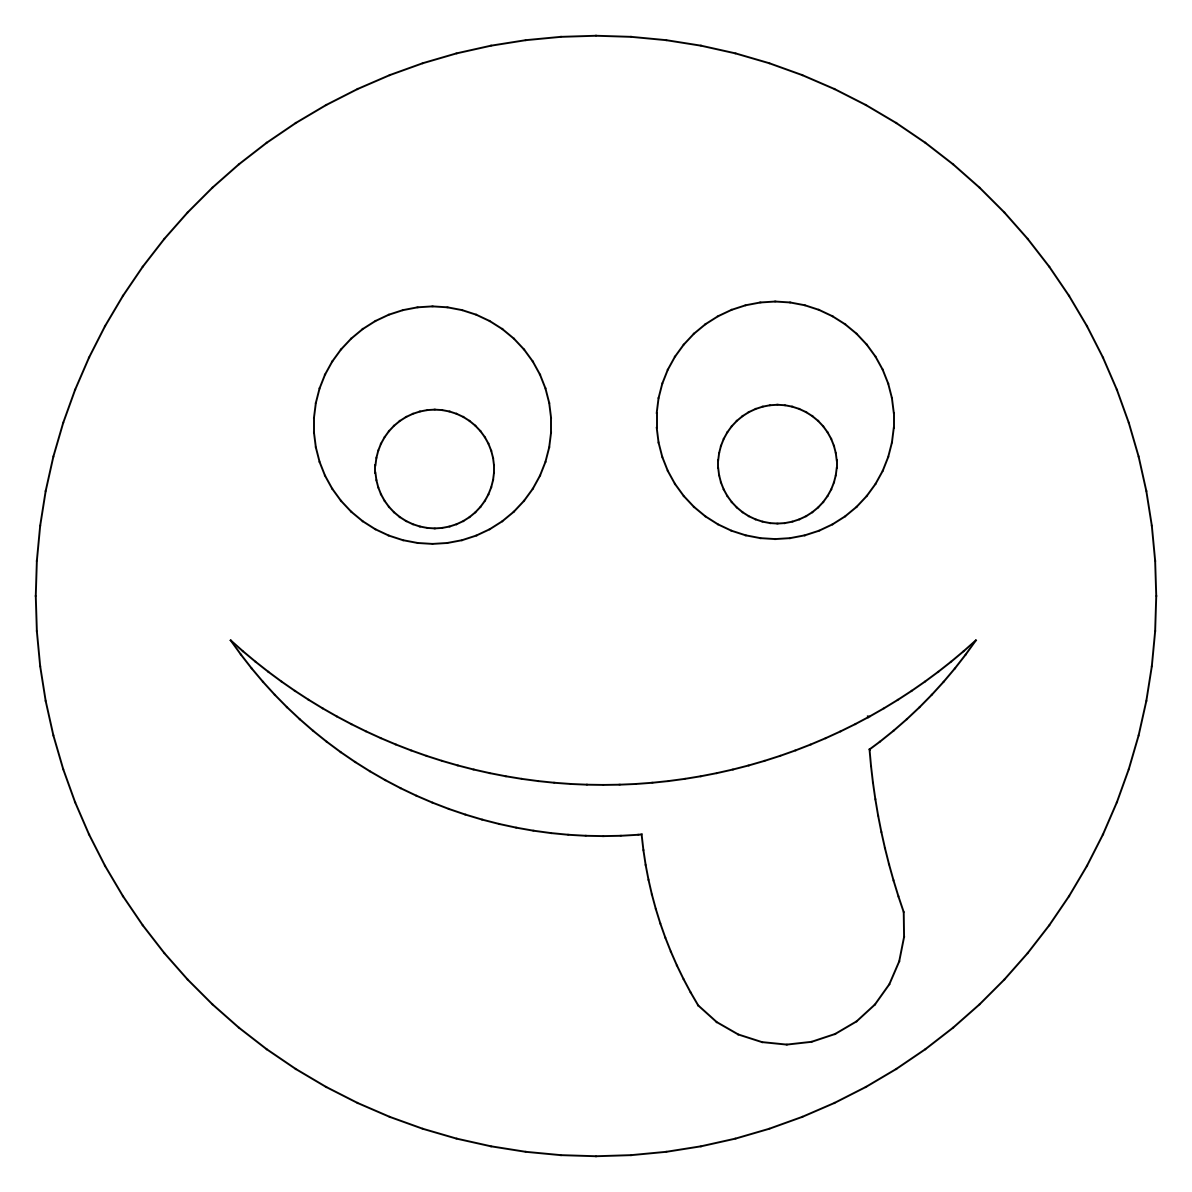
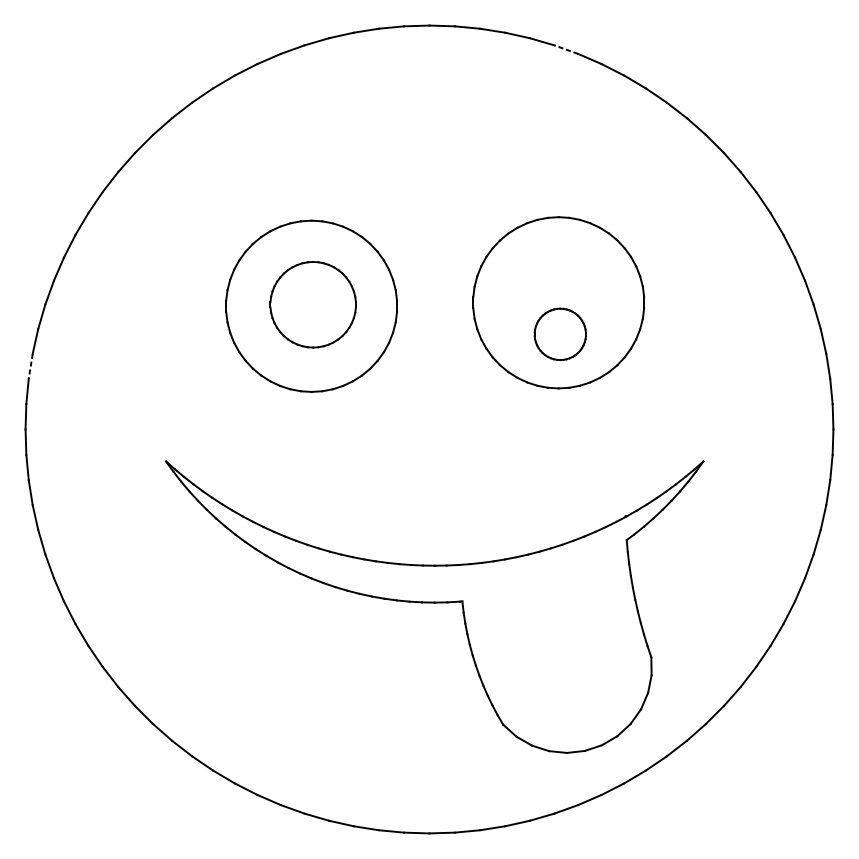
line: (785, 69) -> (566, 49), solid -> dashed
part: (777, 463) -> (560, 333), size x0.6
part: (434, 468) -> (313, 304), moved
line: (42, 508) -> (30, 366), solid -> dashed

